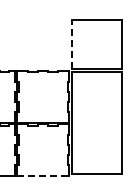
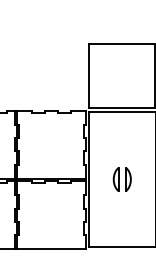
line: (71, 43) -> (88, 74), dashed -> solid
part: (96, 122) -> (121, 178), added
line: (43, 176) -> (52, 249), dashed -> solid

